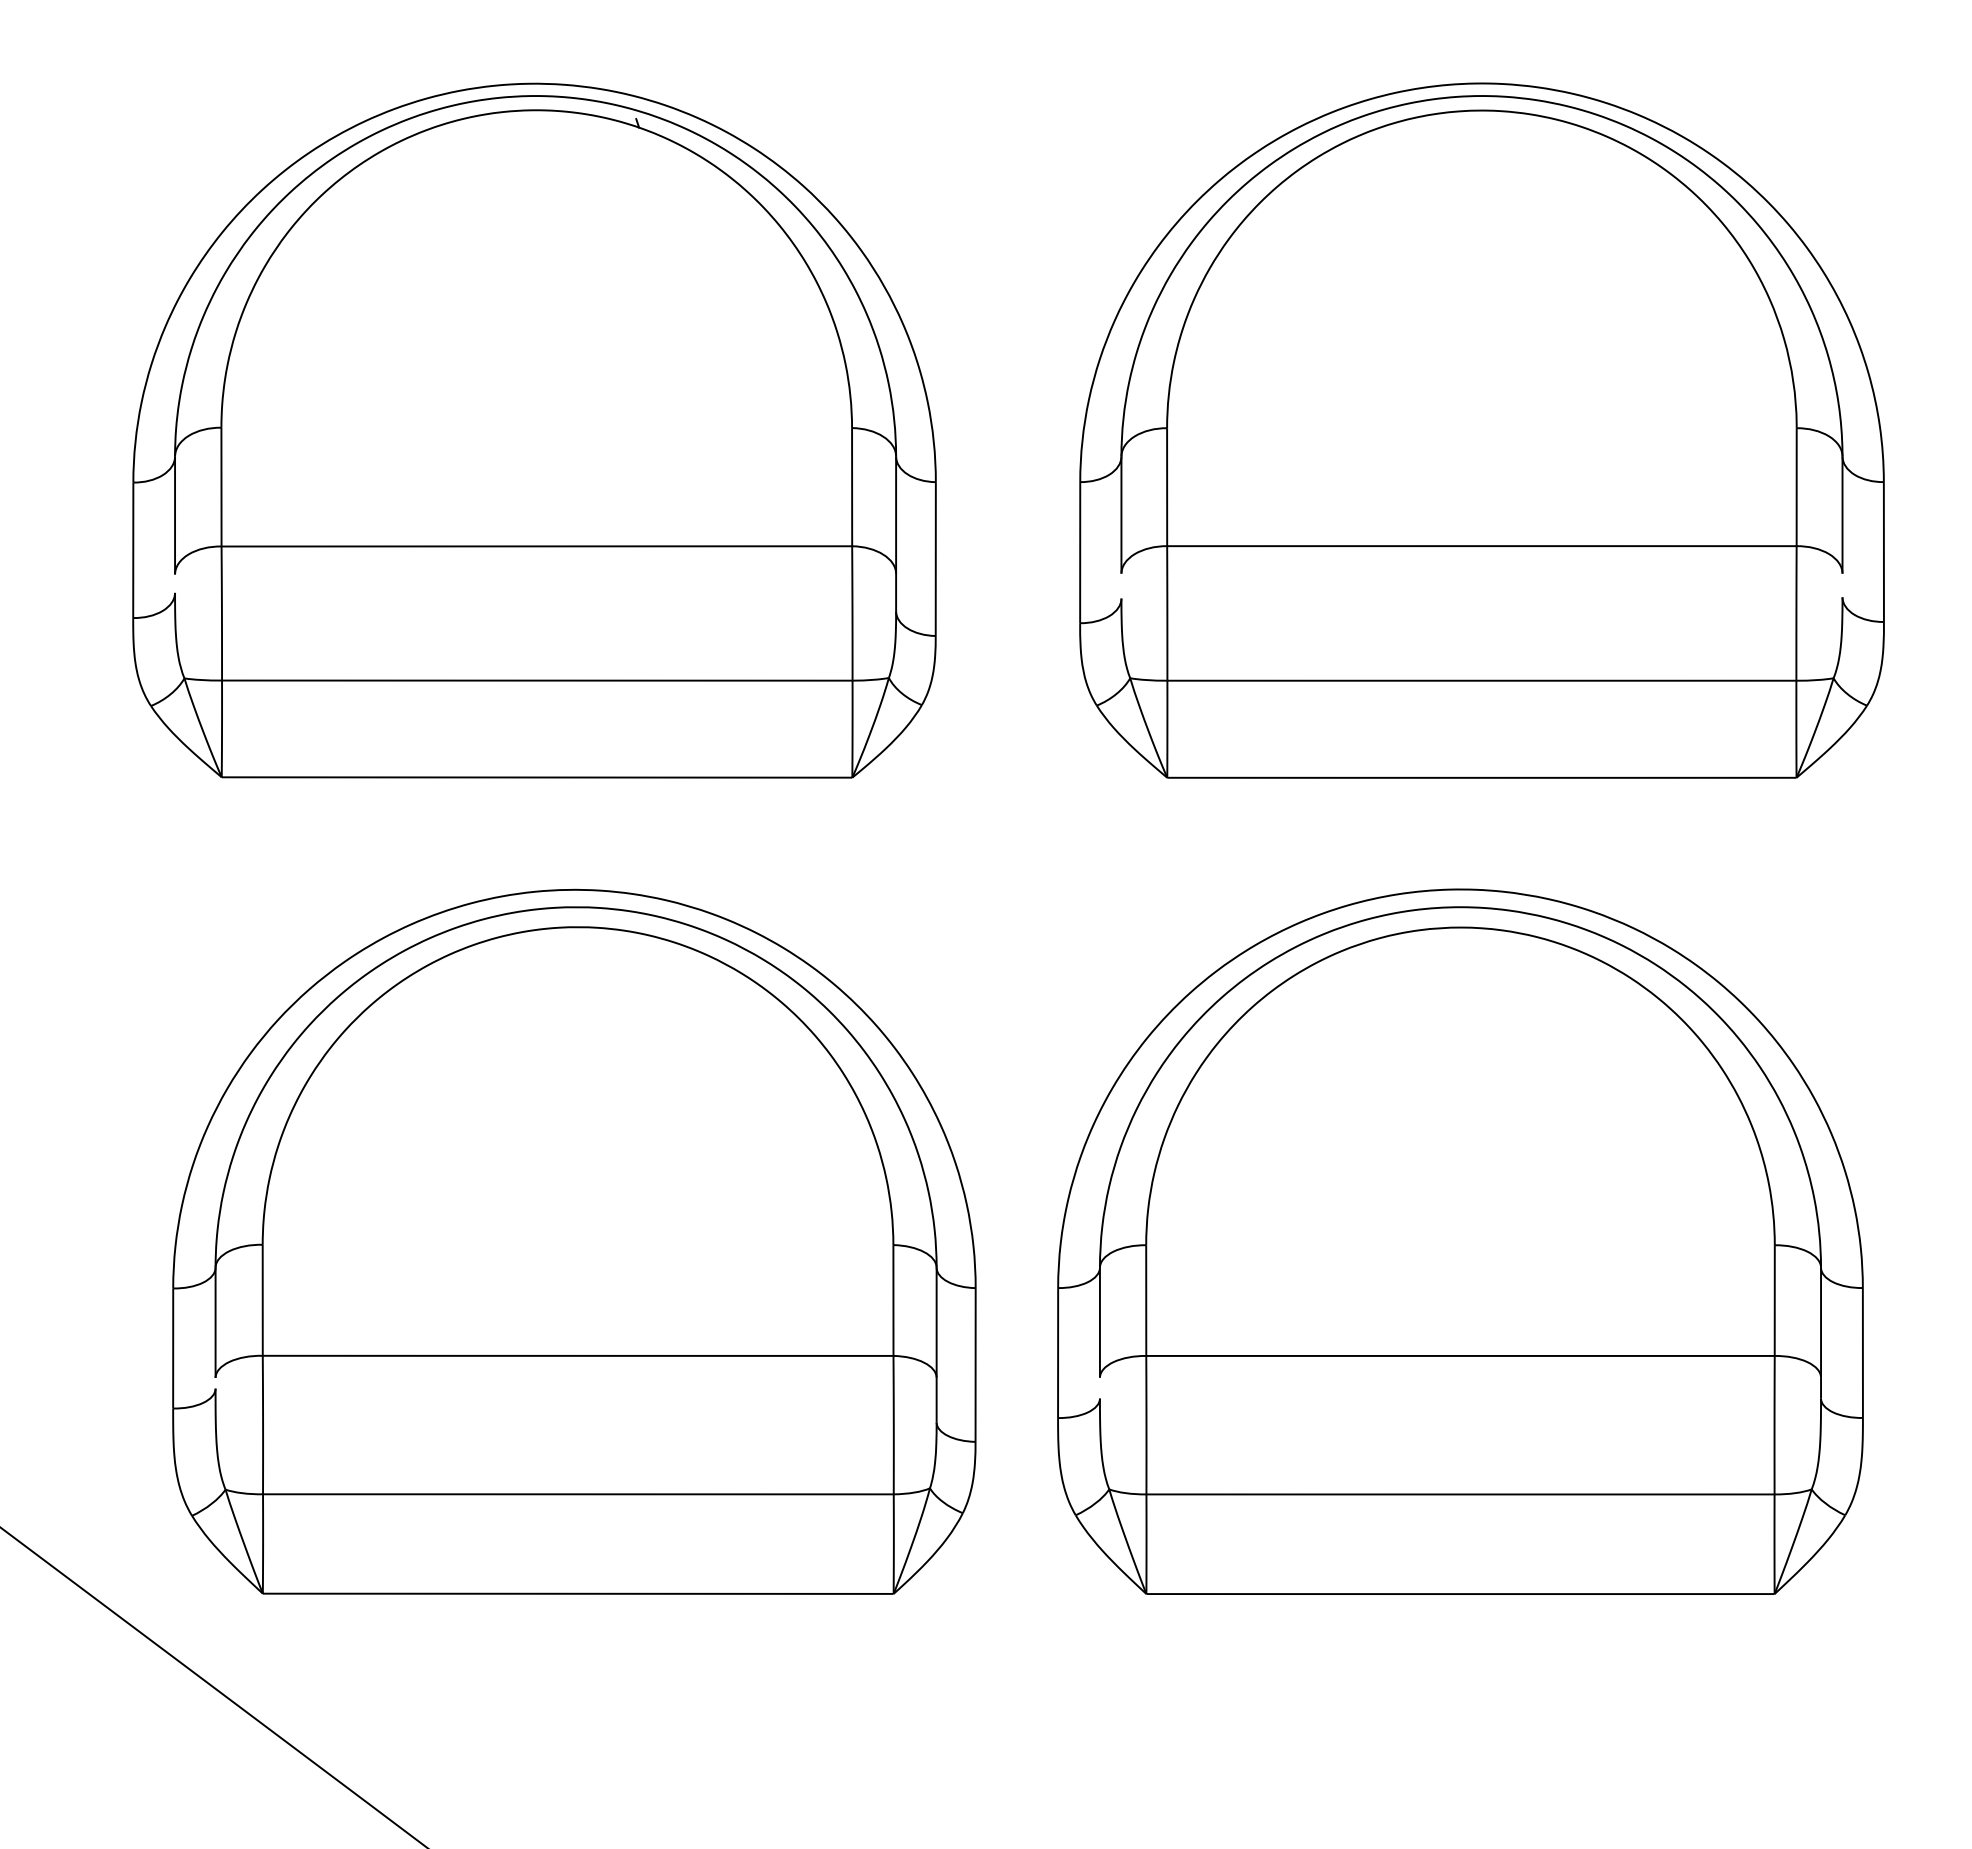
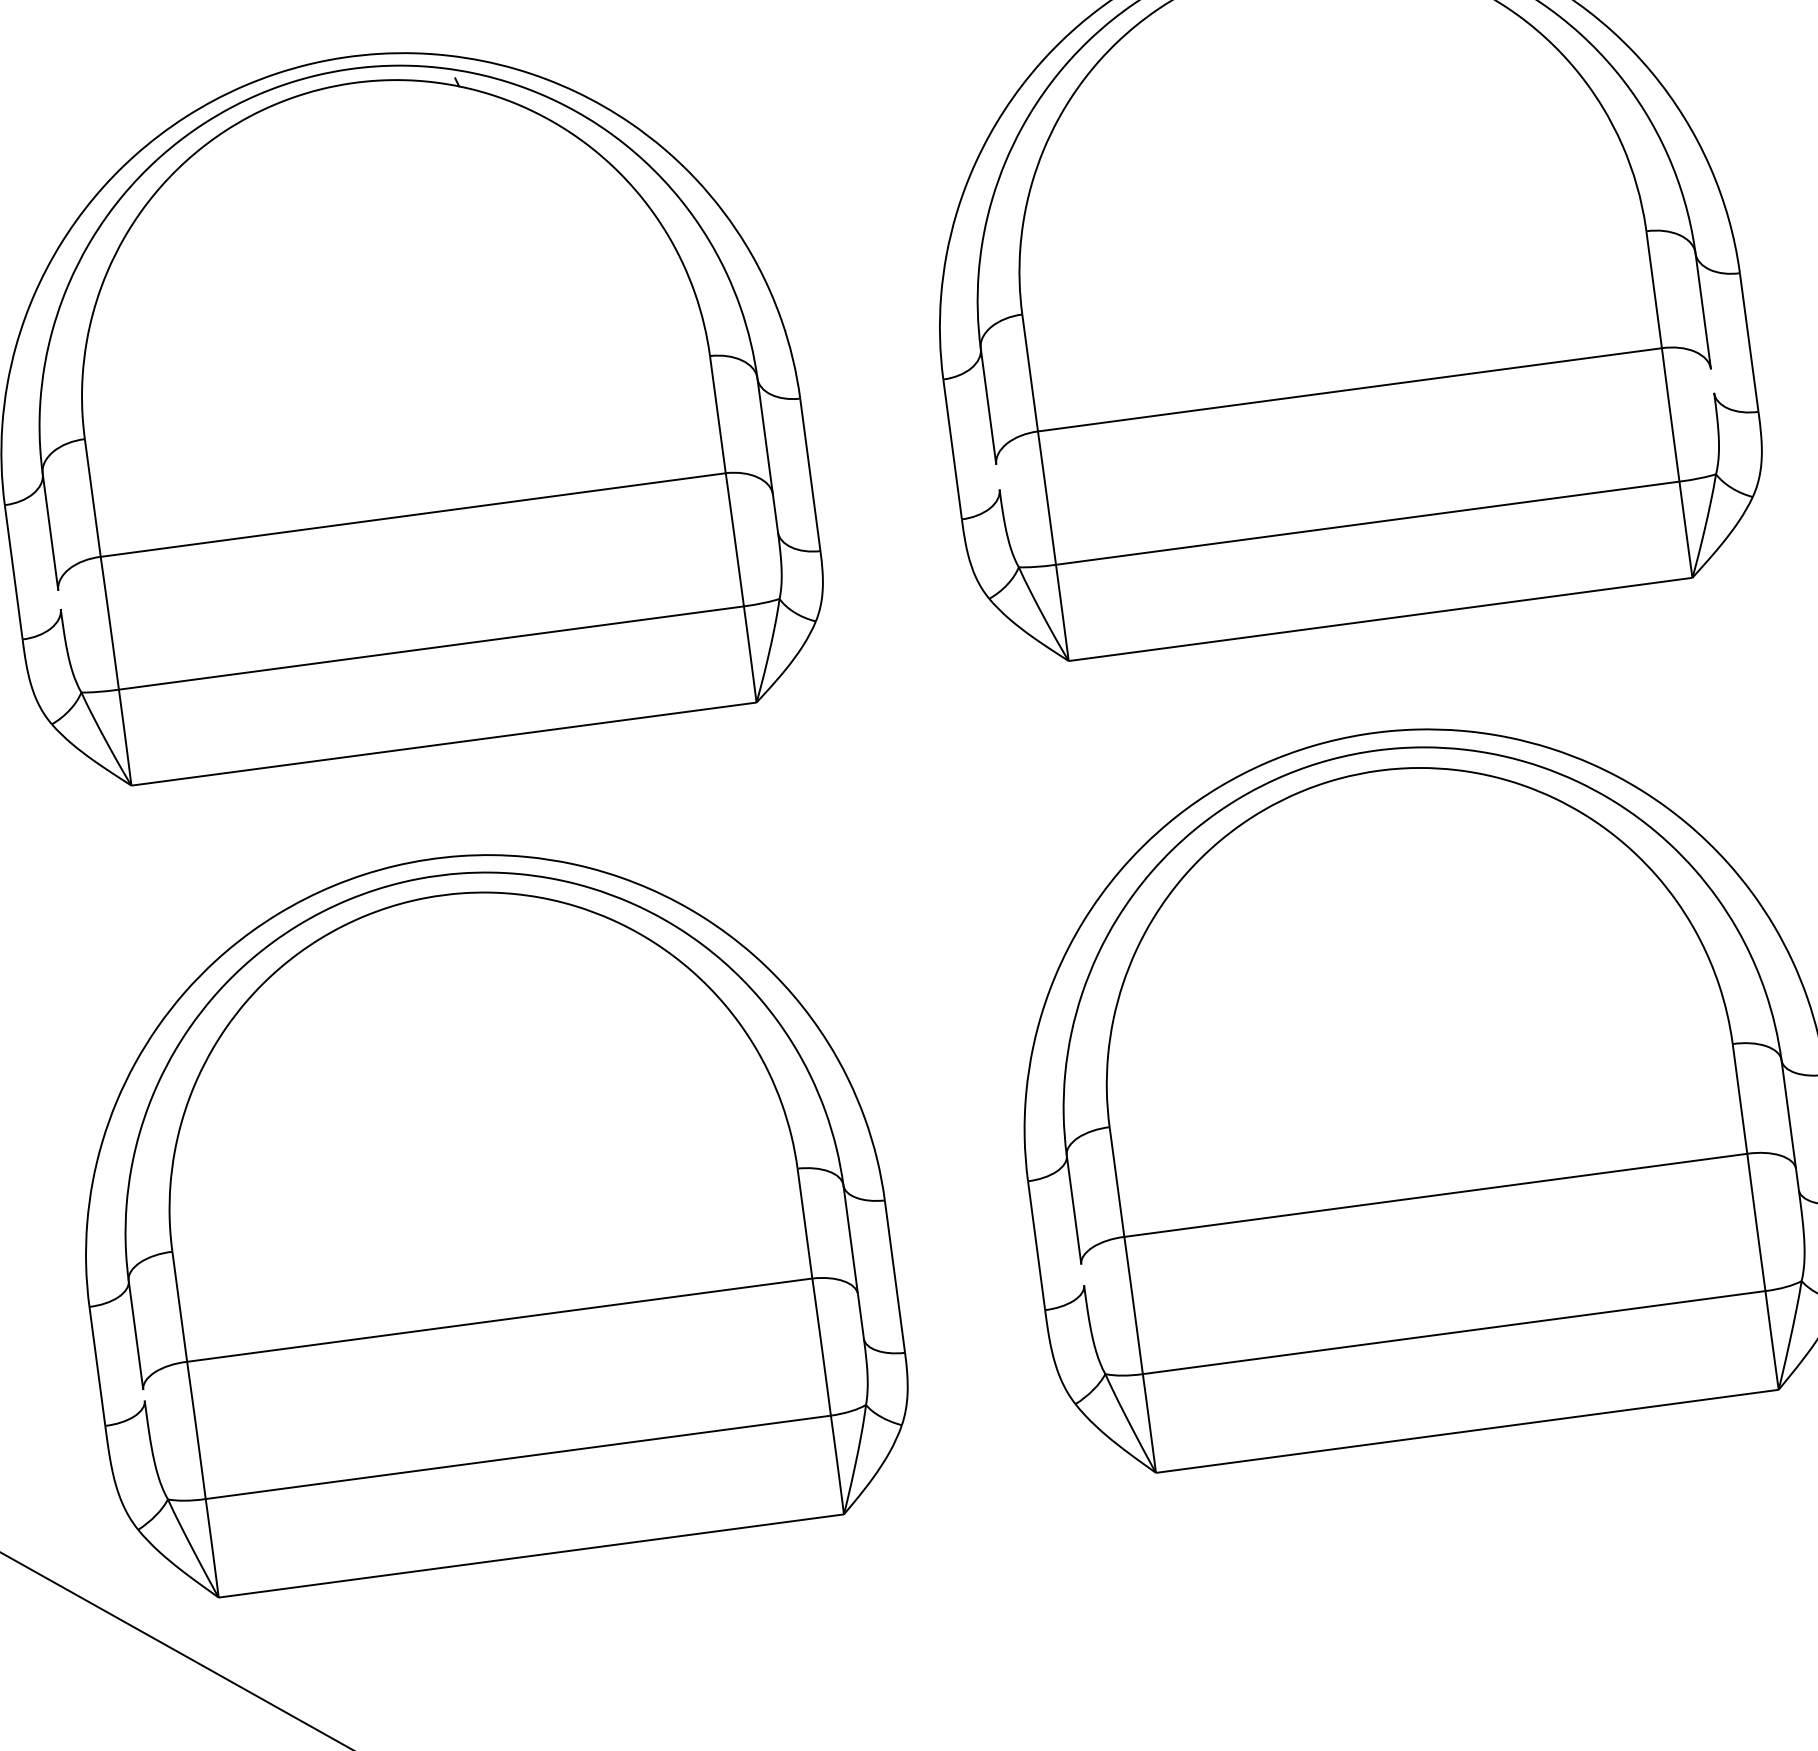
part: (574, 1241) -> (481, 1207), moved

